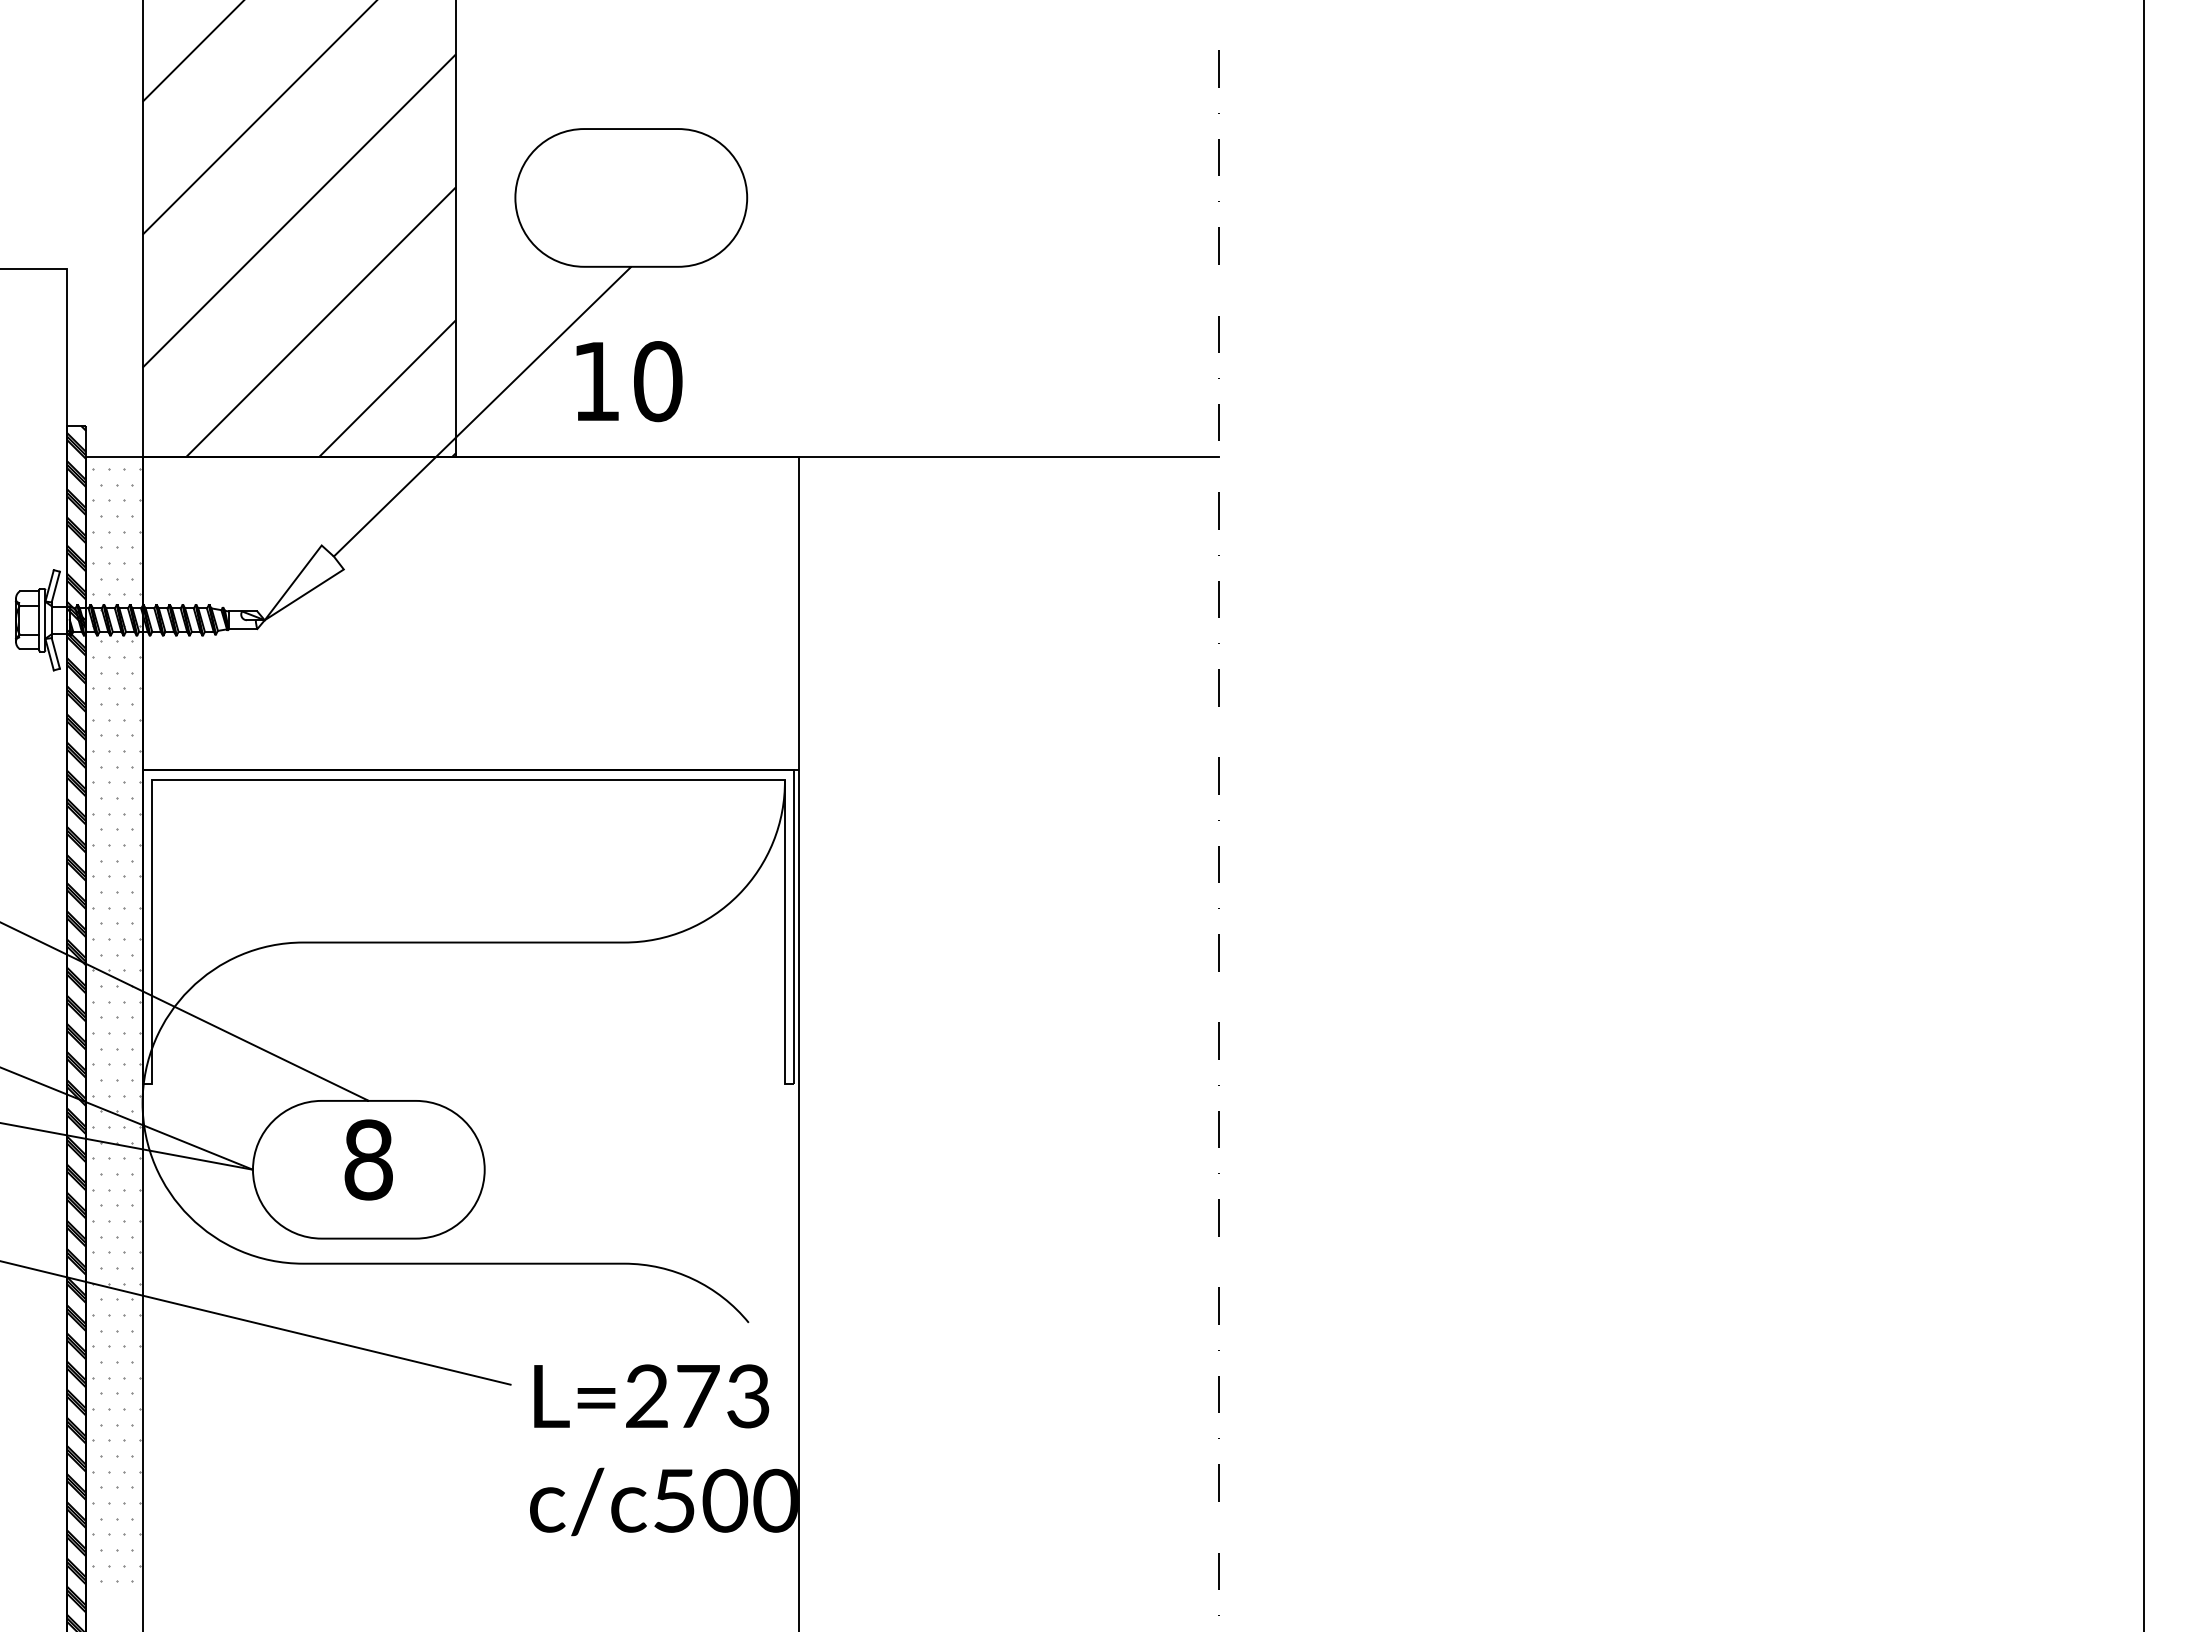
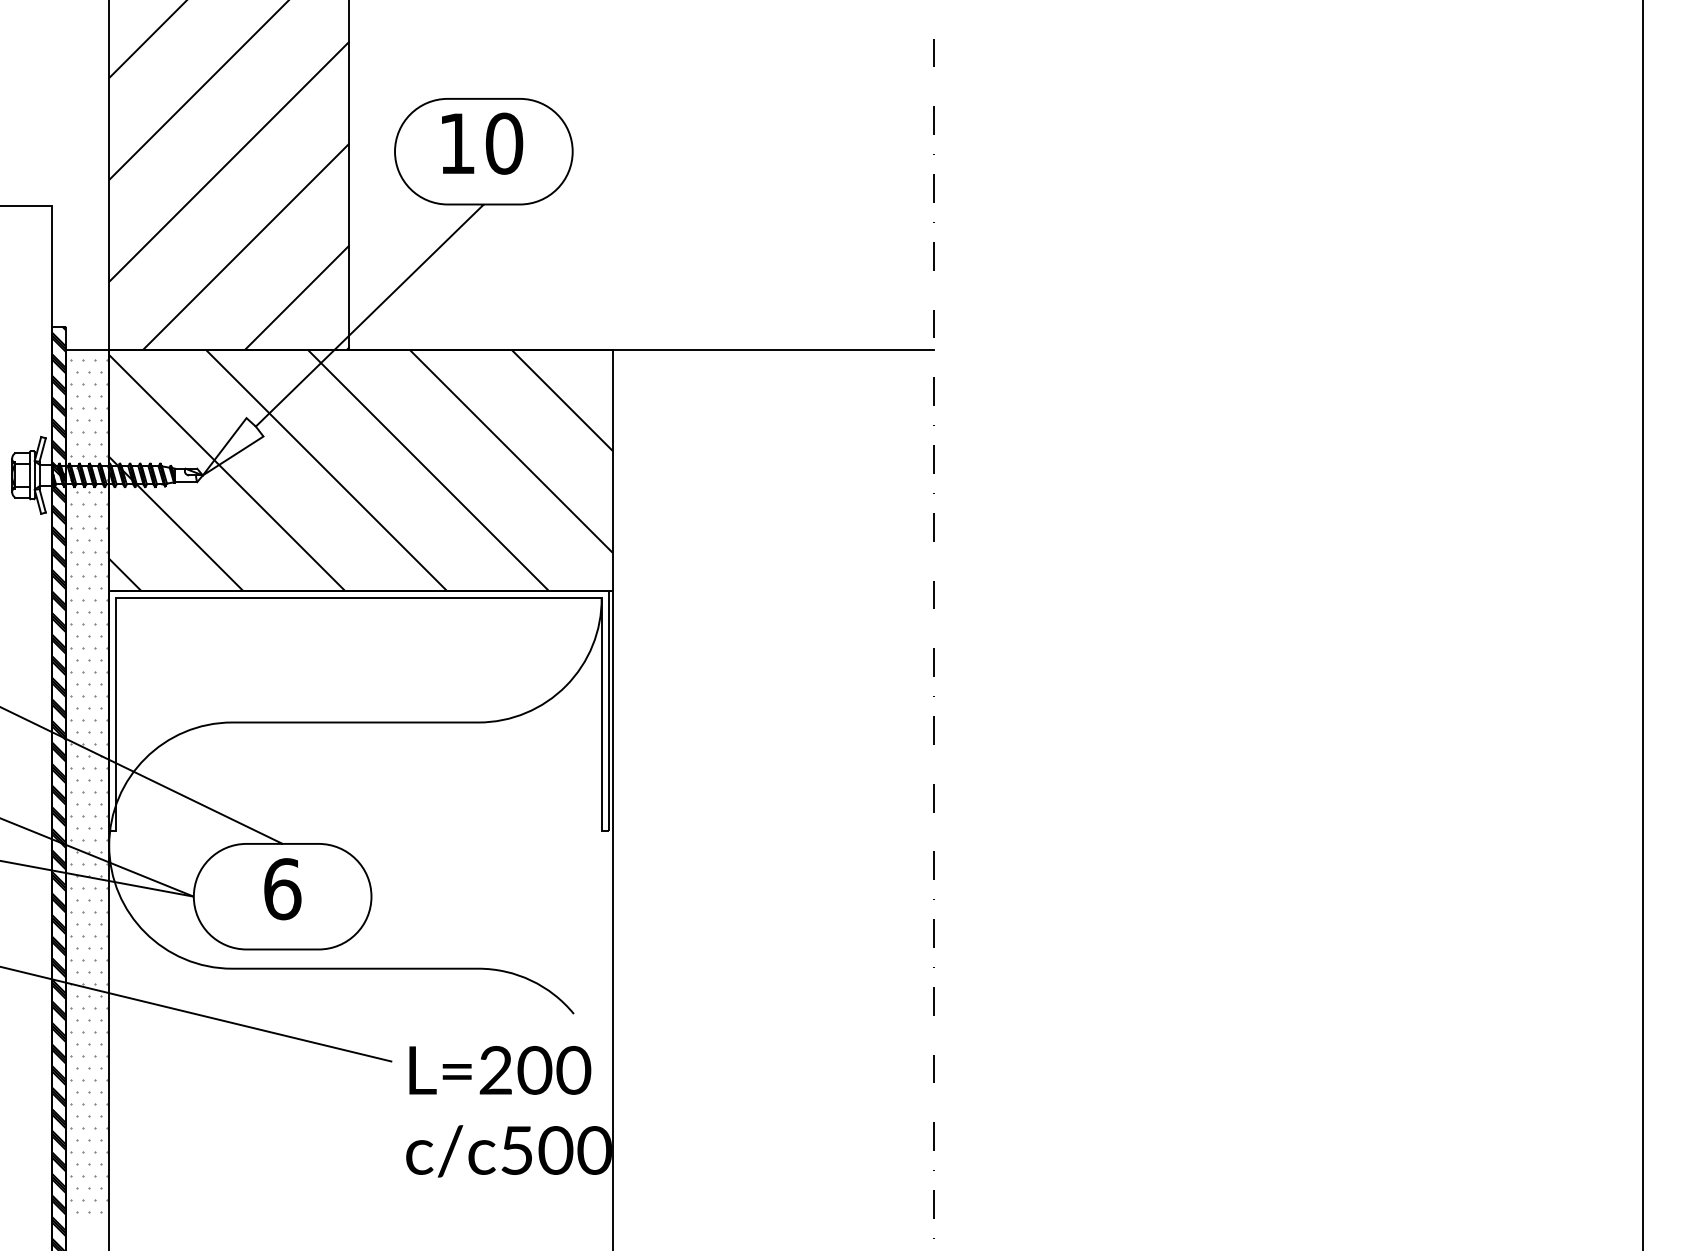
text: (629, 381) -> (482, 143), moved
hatch: (470, 613) -> (360, 470), added
text: (368, 1159) -> (282, 888), 8 -> 6
text: (723, 1396) -> (554, 1070), L=273 -> L=200

